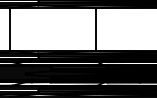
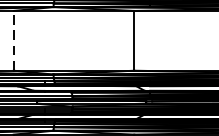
line: (9, 28) -> (13, 39), solid -> dashed

